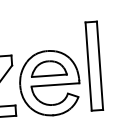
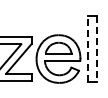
line: (99, 65) -> (96, 48), solid -> dashed
line: (89, 66) -> (88, 48), solid -> dashed

